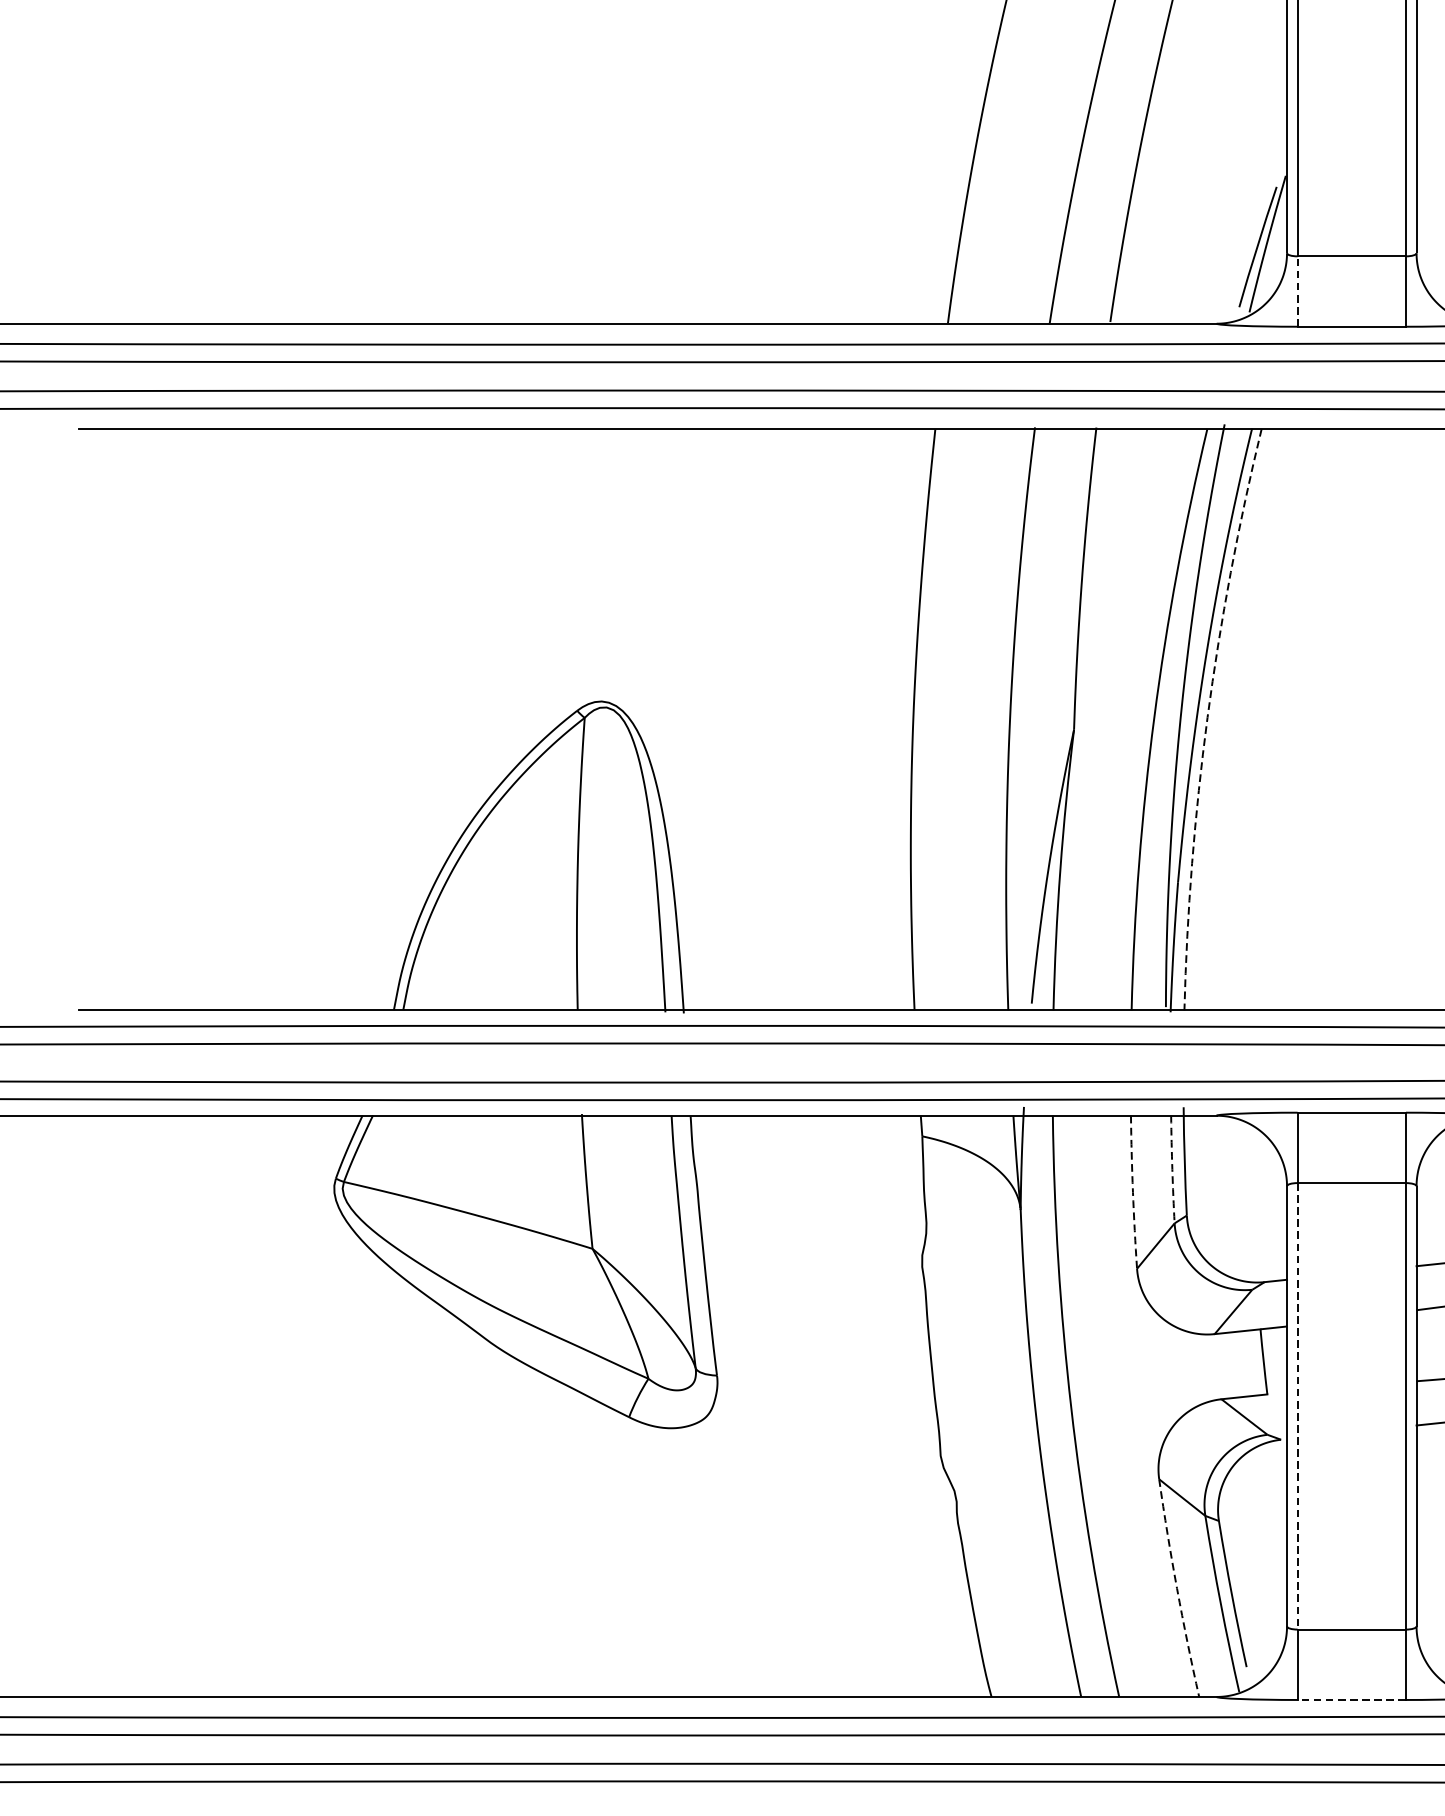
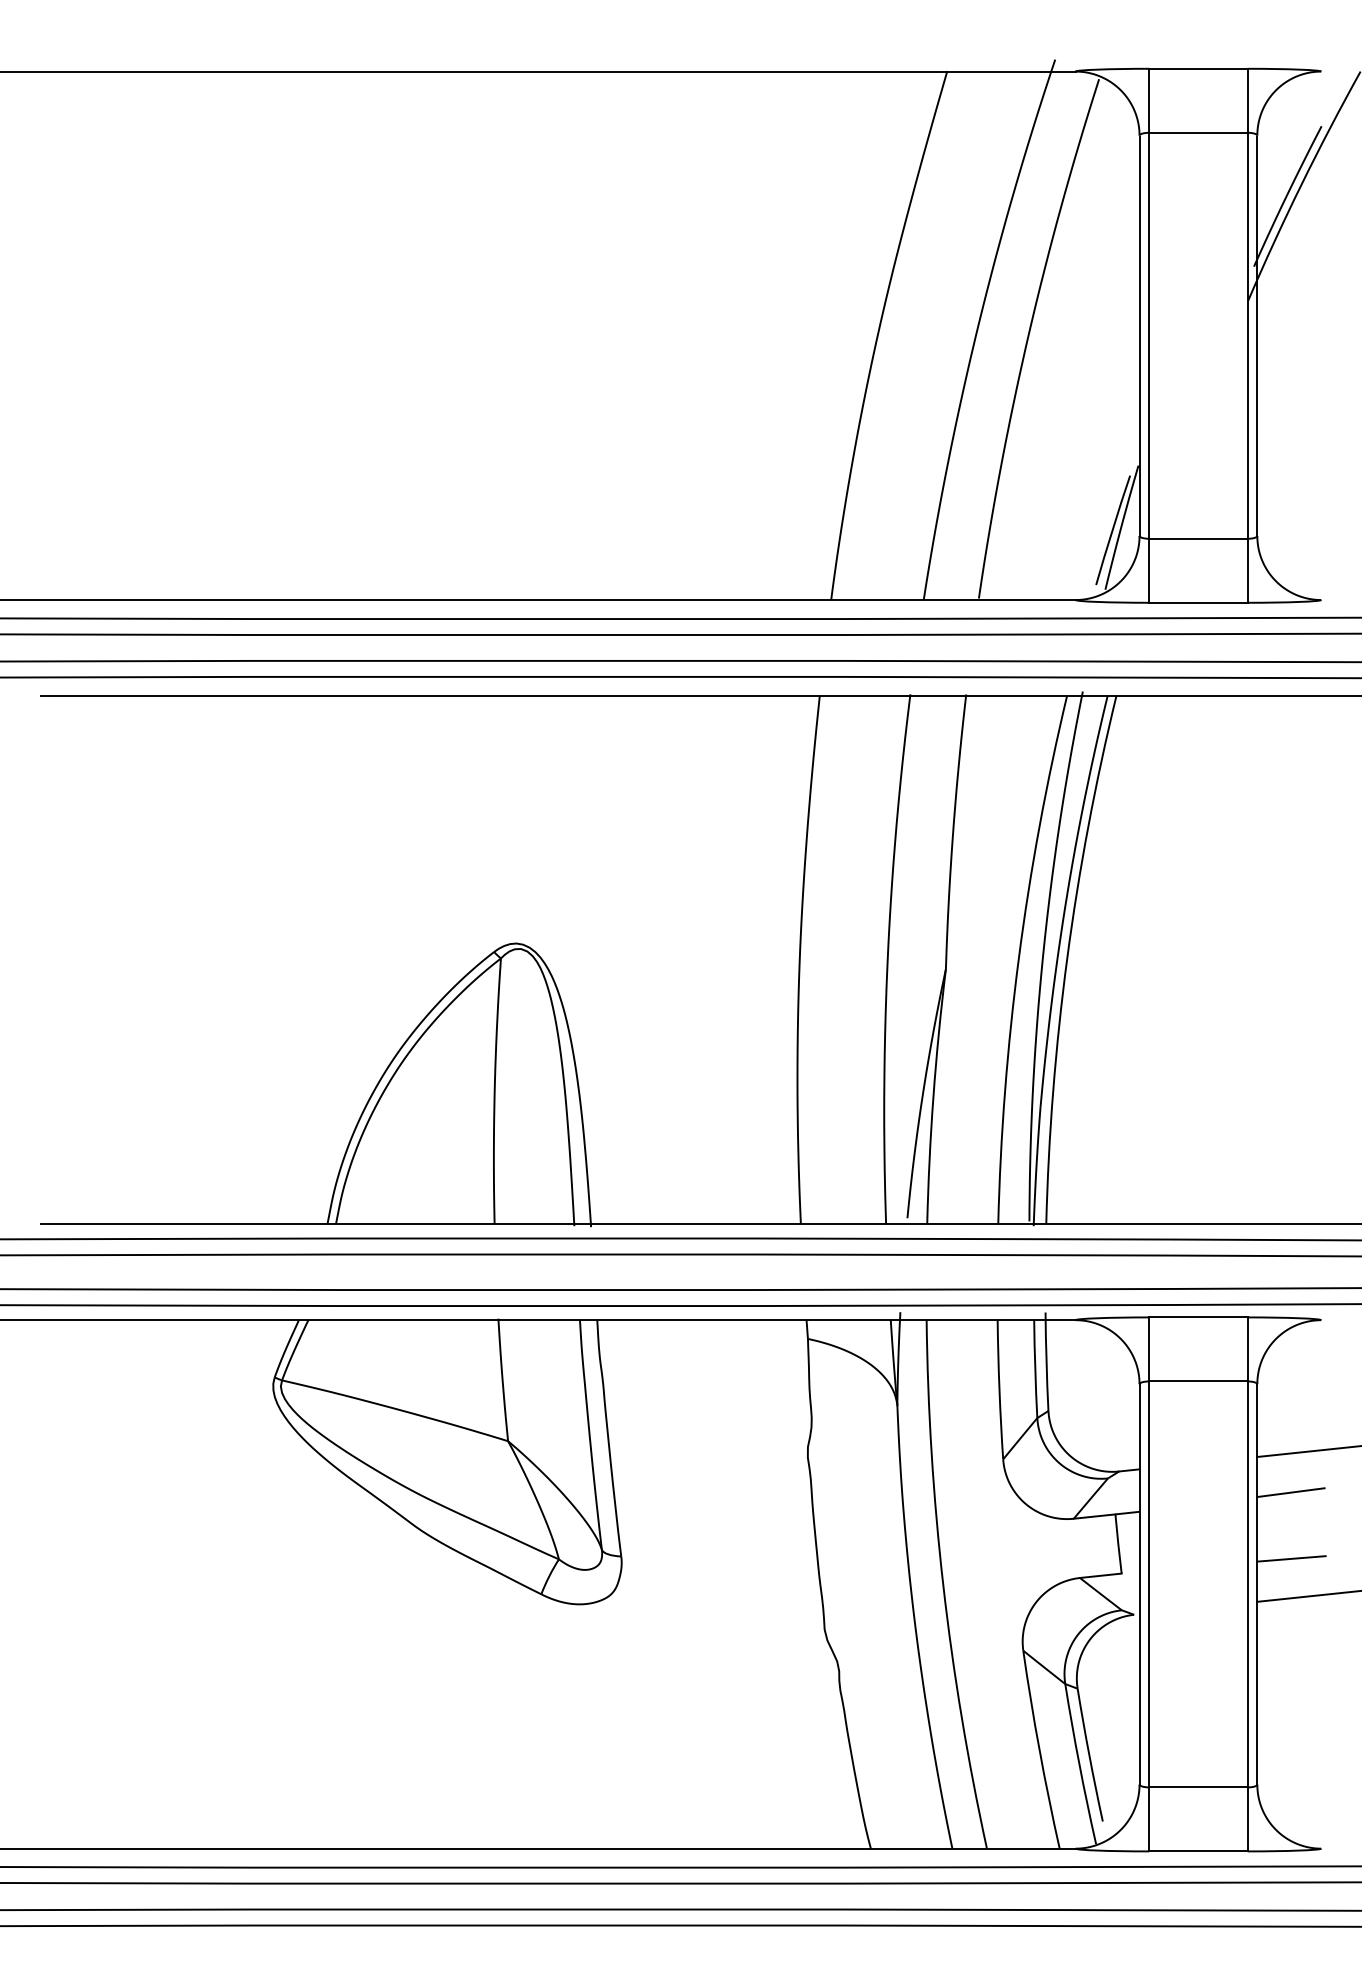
line: (1297, 291) -> (1149, 570), dashed -> solid
arc: (1207, 717) -> (1067, 958), dashed -> solid
arc: (1172, 1169) -> (1035, 1369), dashed -> solid
arc: (1133, 1191) -> (999, 1389), dashed -> solid
line: (1297, 1406) -> (1149, 1584), dashed -> solid
arc: (1176, 1588) -> (1039, 1750), dashed -> solid
line: (1350, 1700) -> (1197, 1851), dashed -> solid

